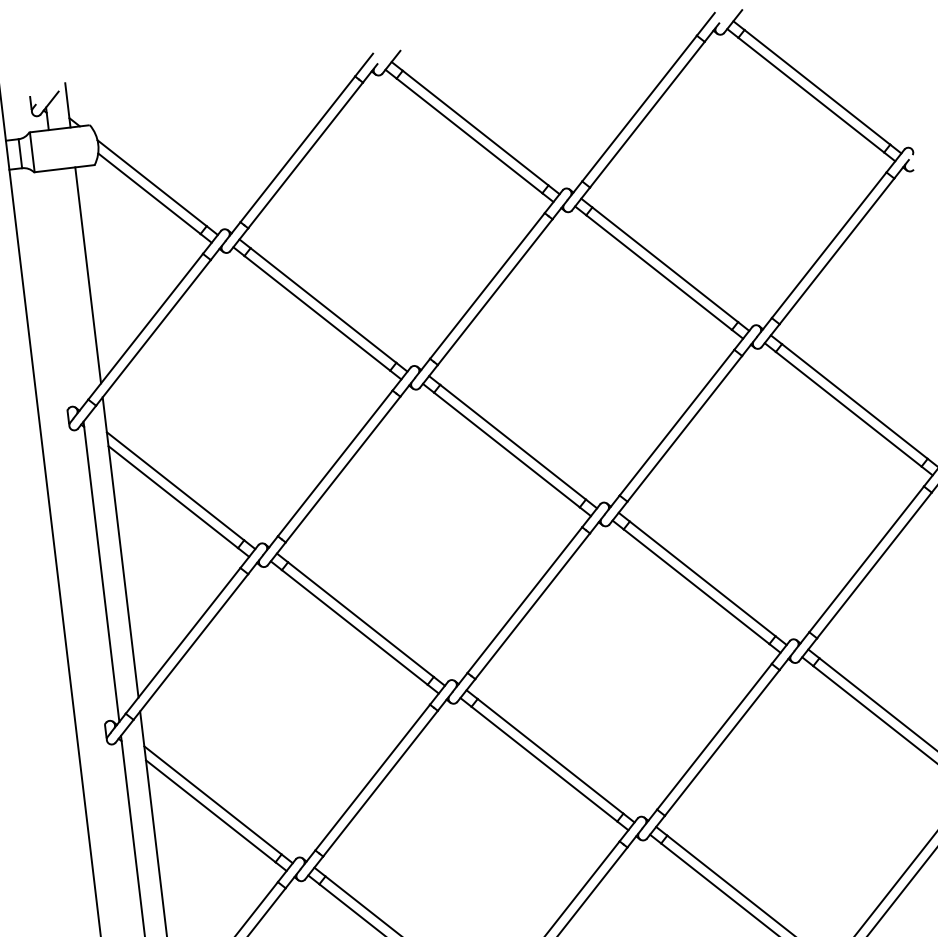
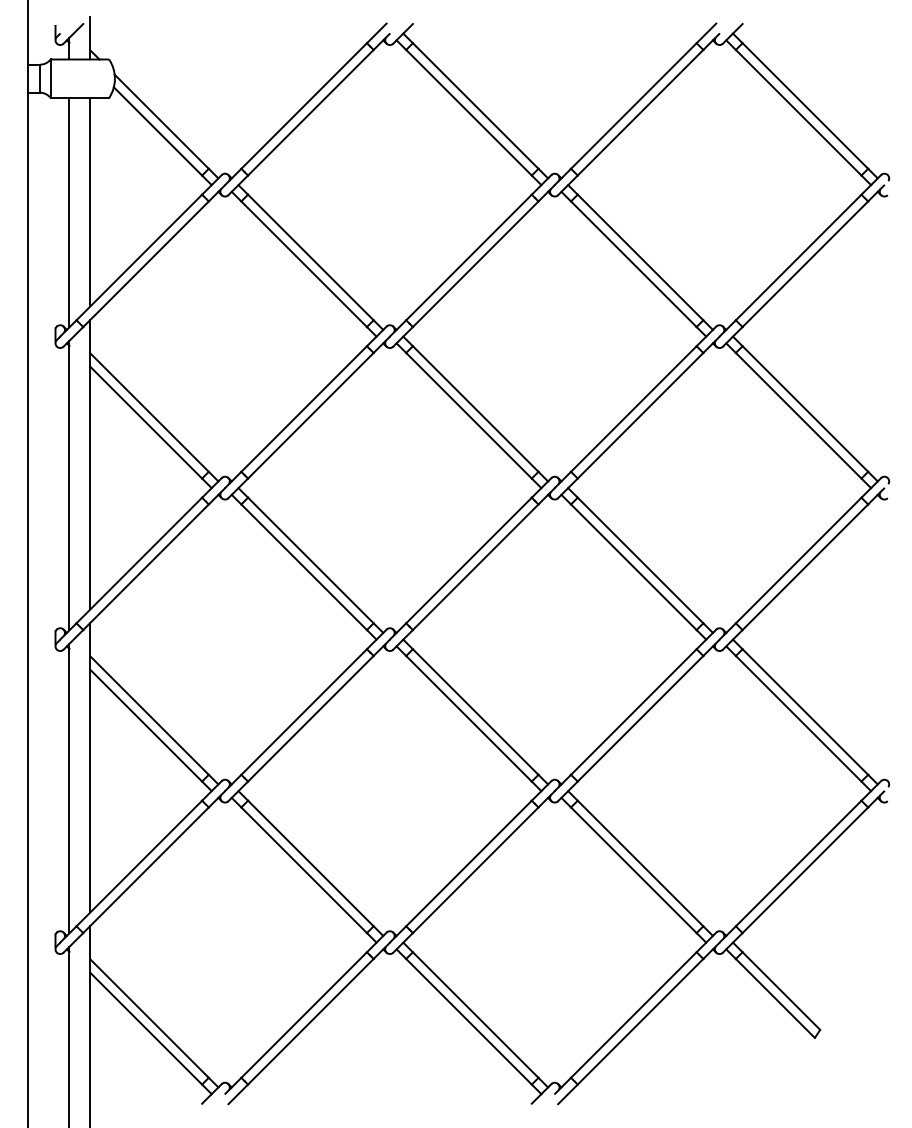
line: (67, 288) -> (69, 212), added

